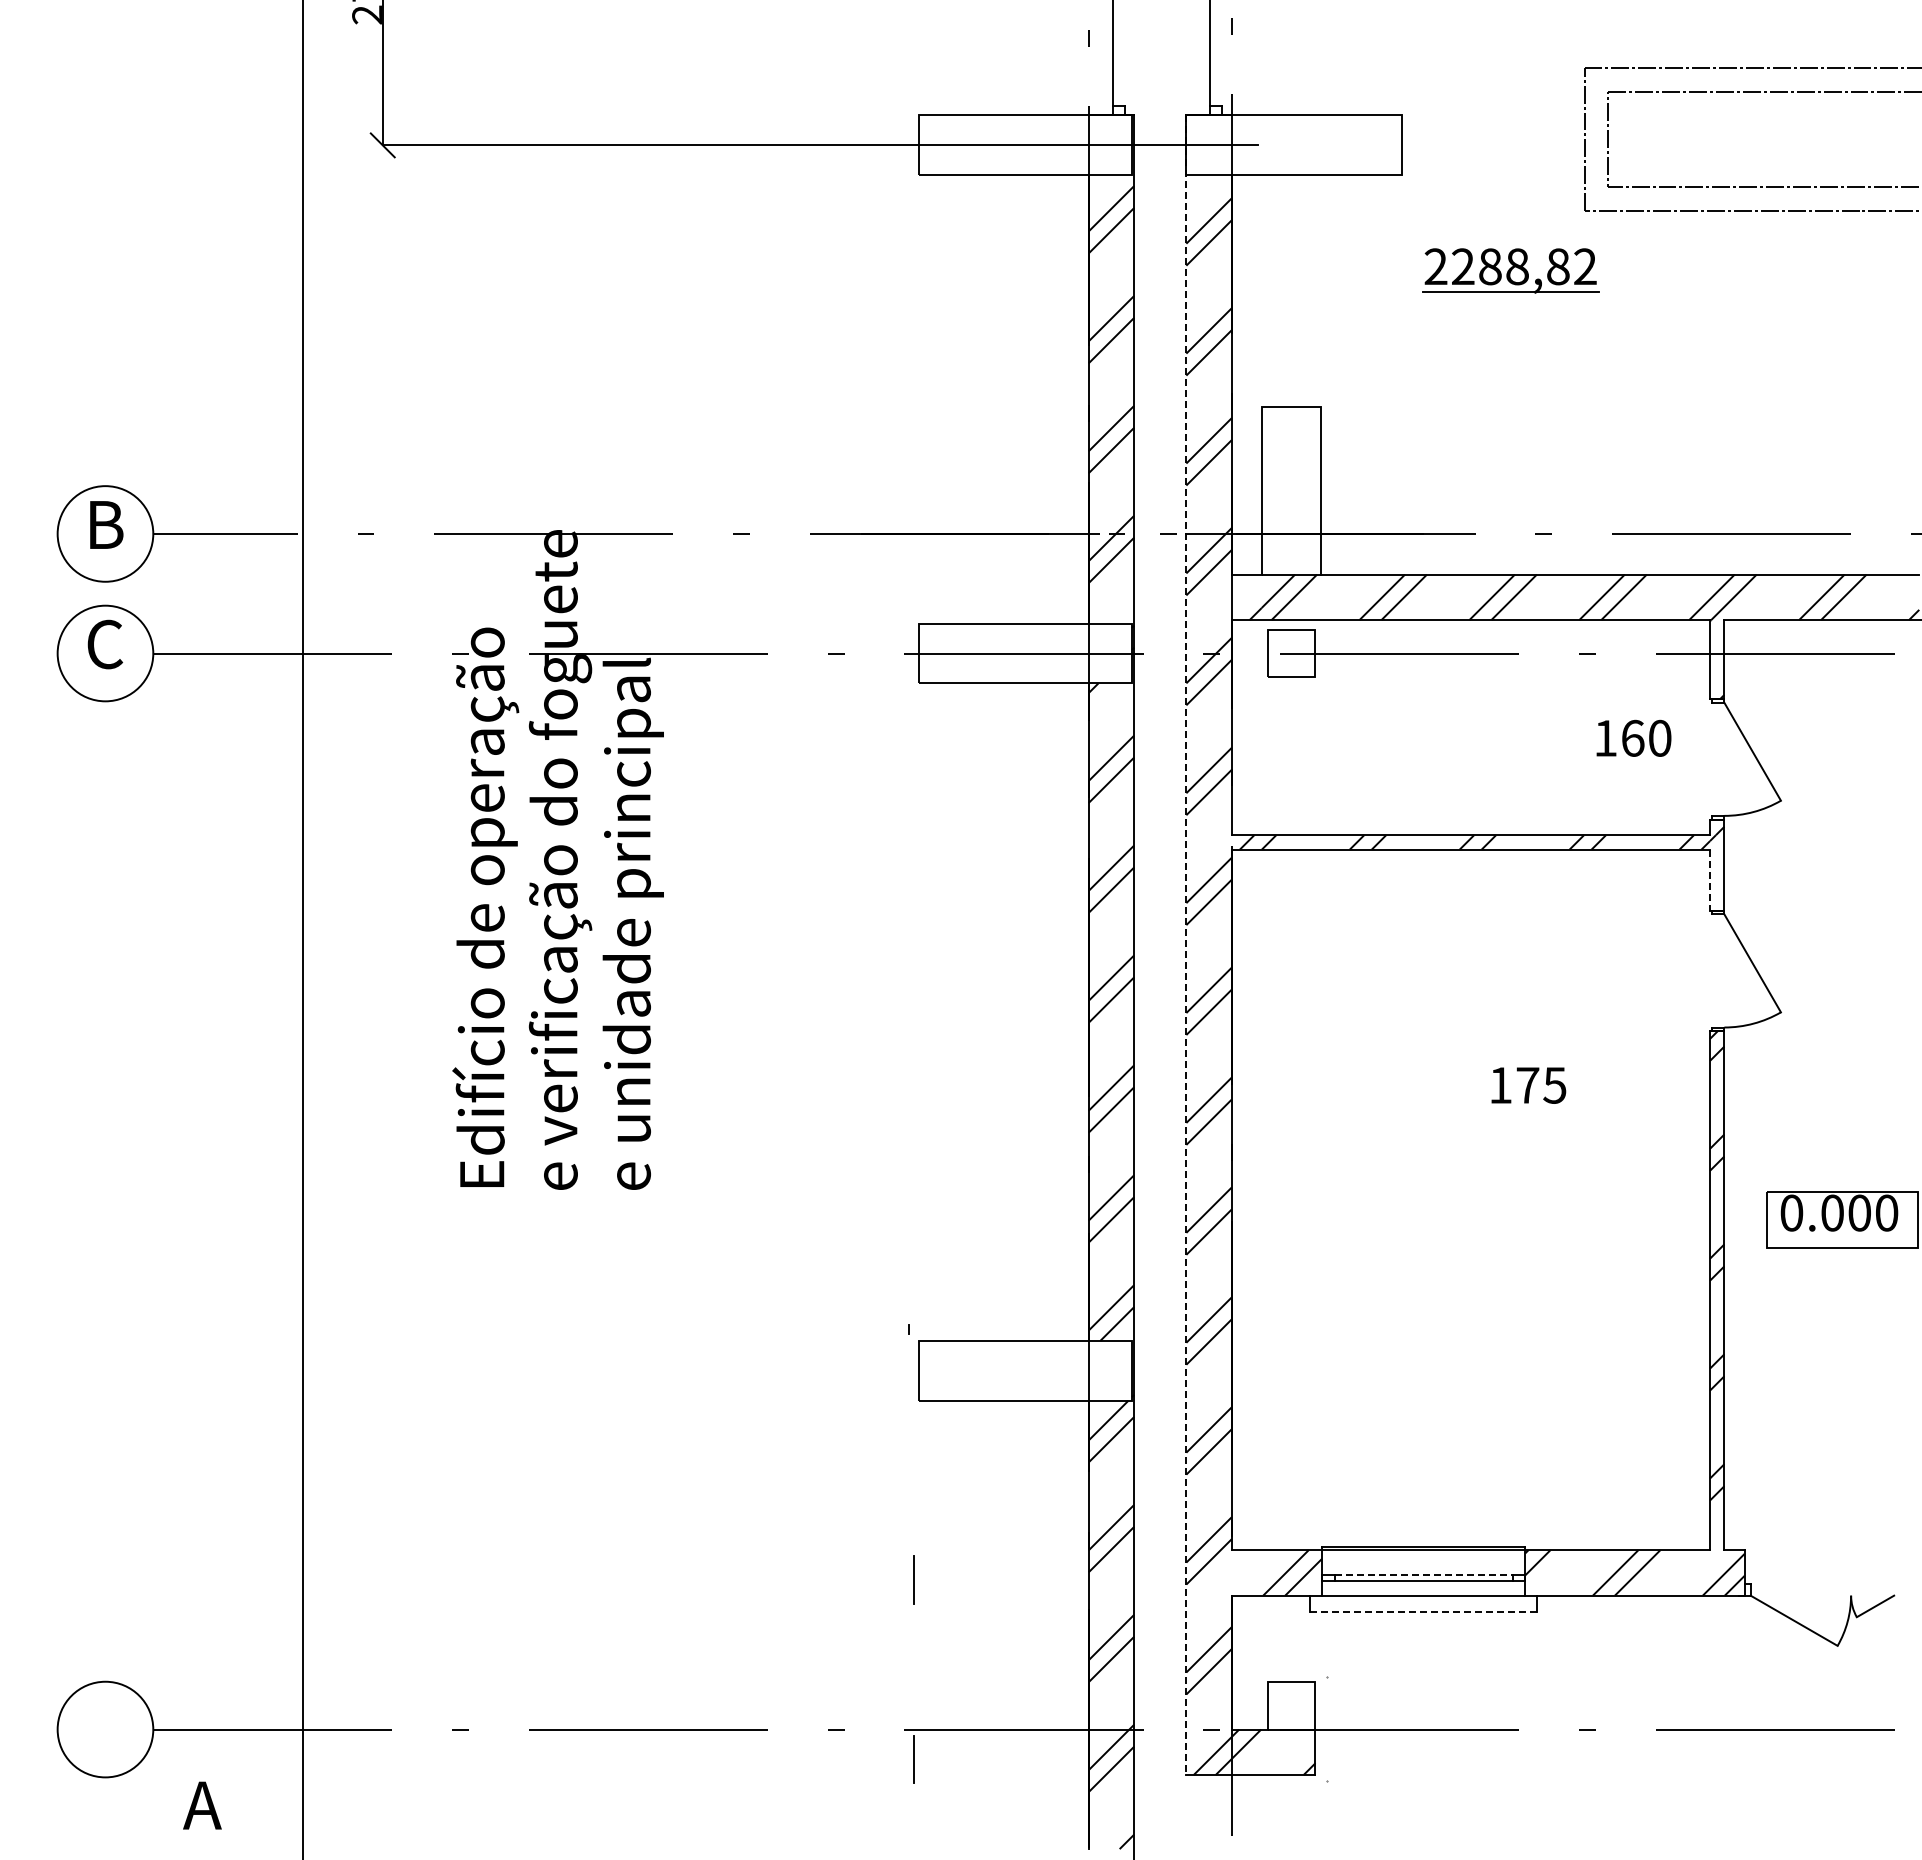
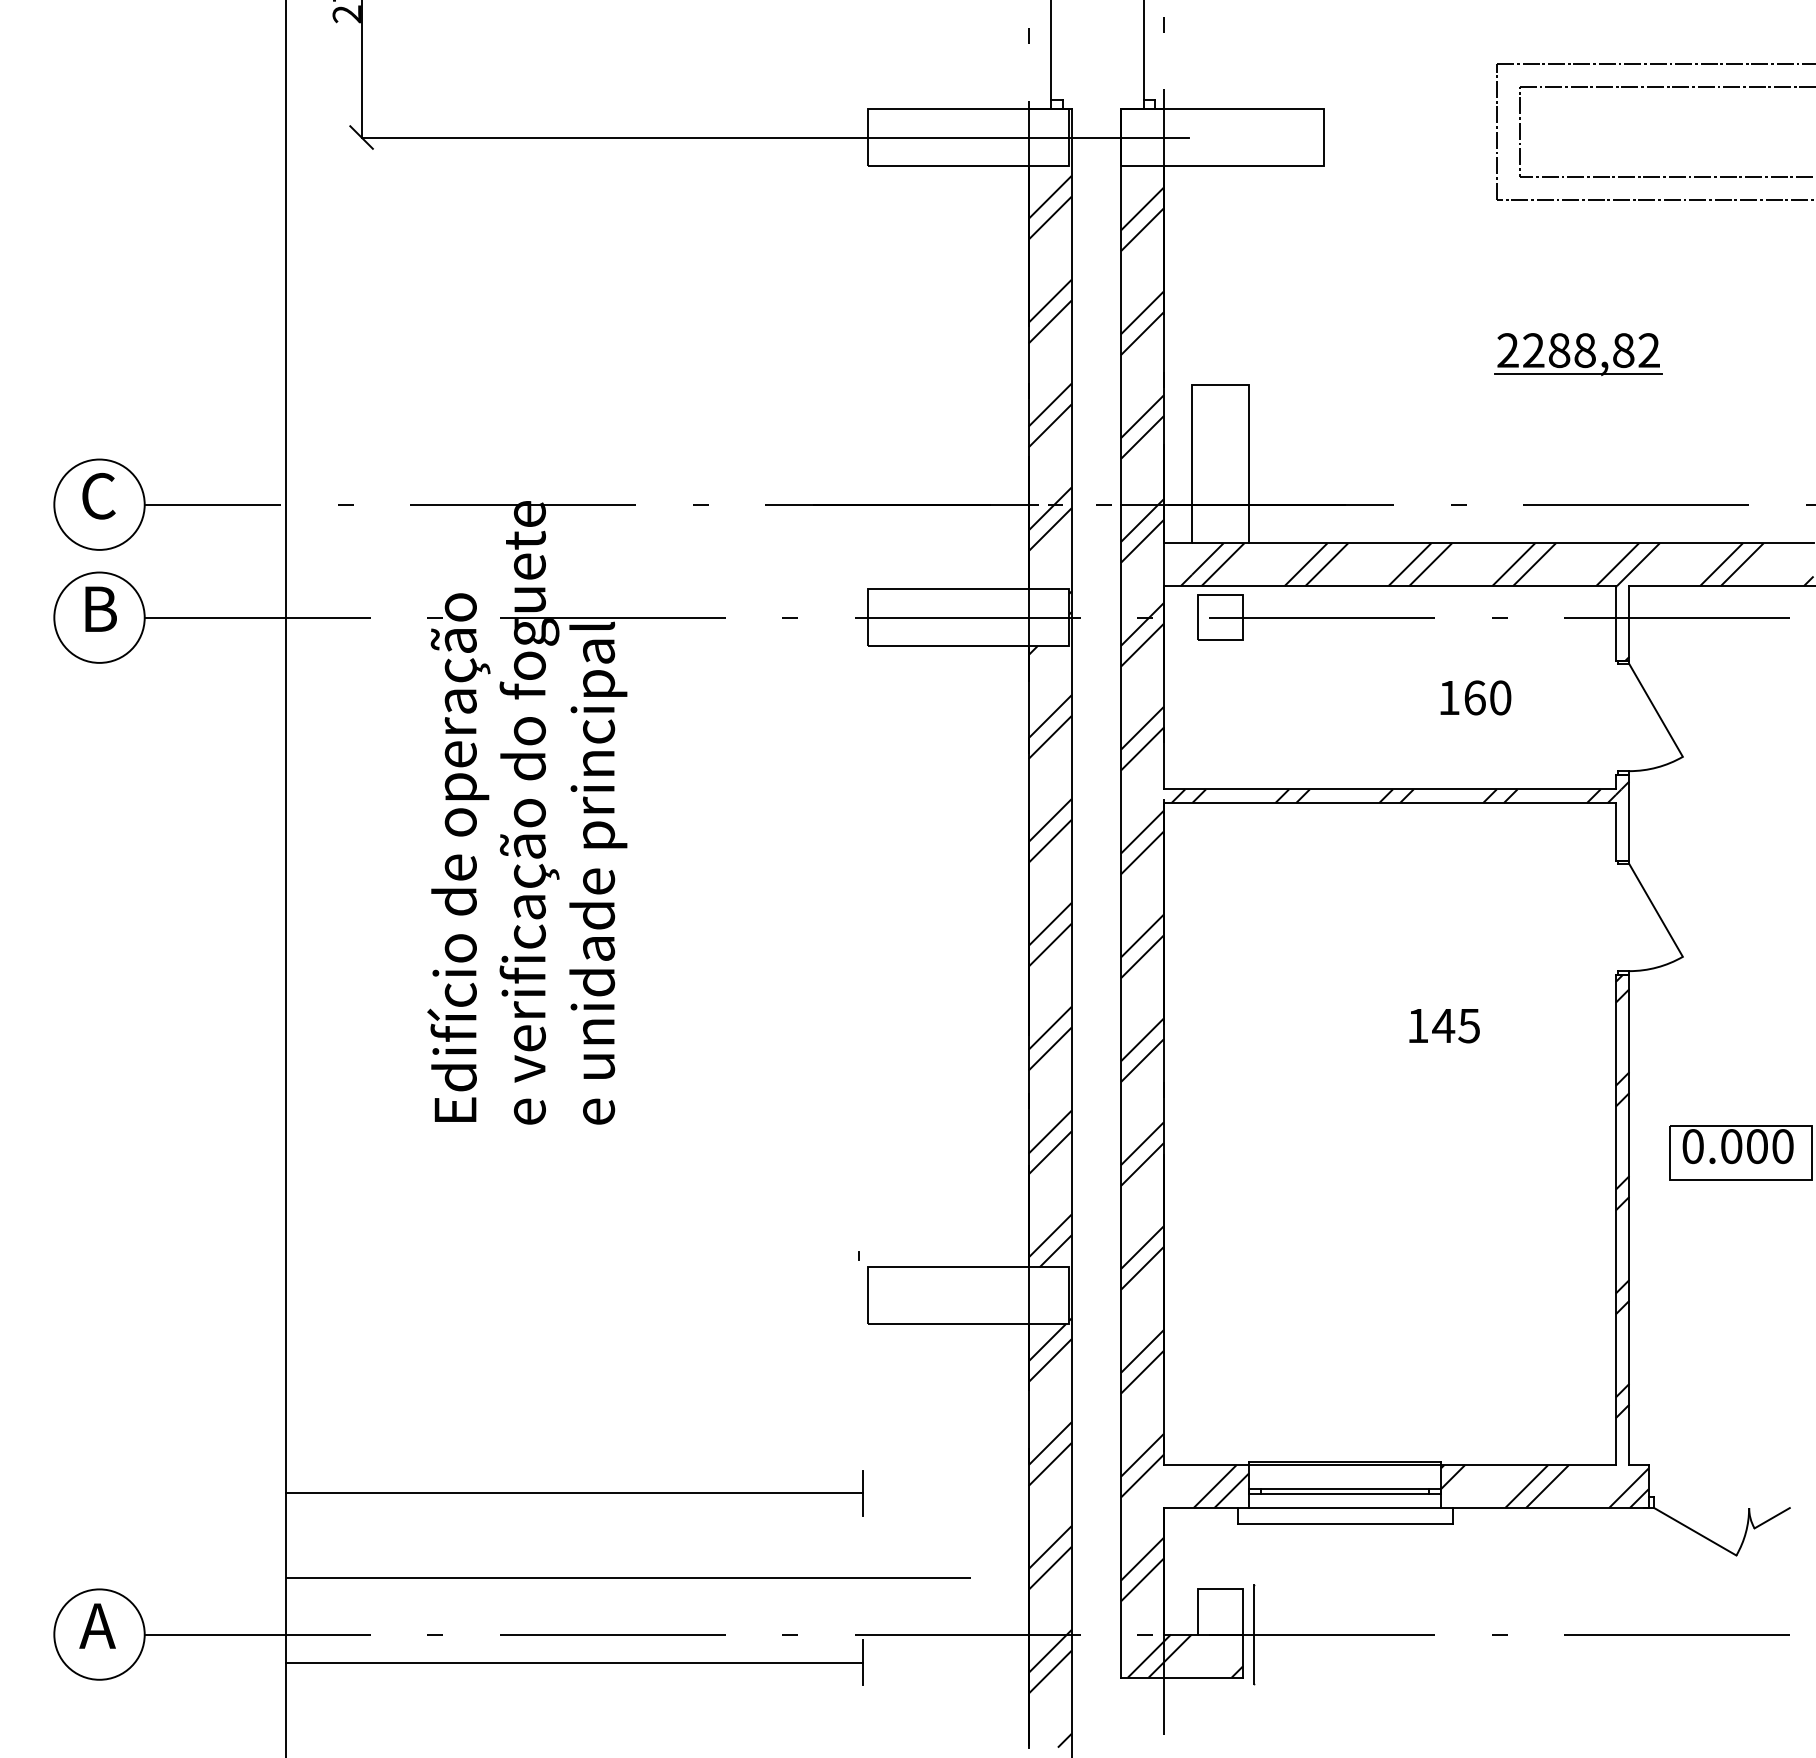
part: (1510, 270) -> (1578, 354), moved
text: (105, 524) -> (99, 495), B -> C
text: (105, 644) -> (99, 609), C -> B
text: (1633, 737) -> (1475, 697), moved
line: (1710, 880) -> (1616, 832), dashed -> solid
line: (1186, 945) -> (1121, 893), dashed -> solid
text: (1527, 1085) -> (1443, 1025), 175 -> 145
line: (1424, 1575) -> (1346, 1488), dashed -> solid
line: (607, 1580) -> (573, 1493), added
line: (1423, 1612) -> (1345, 1523), dashed -> solid
line: (664, 1669) -> (627, 1577), added
line: (1327, 1728) -> (1254, 1633), added
line: (607, 1759) -> (573, 1662), added
text: (202, 1805) -> (97, 1626), moved

